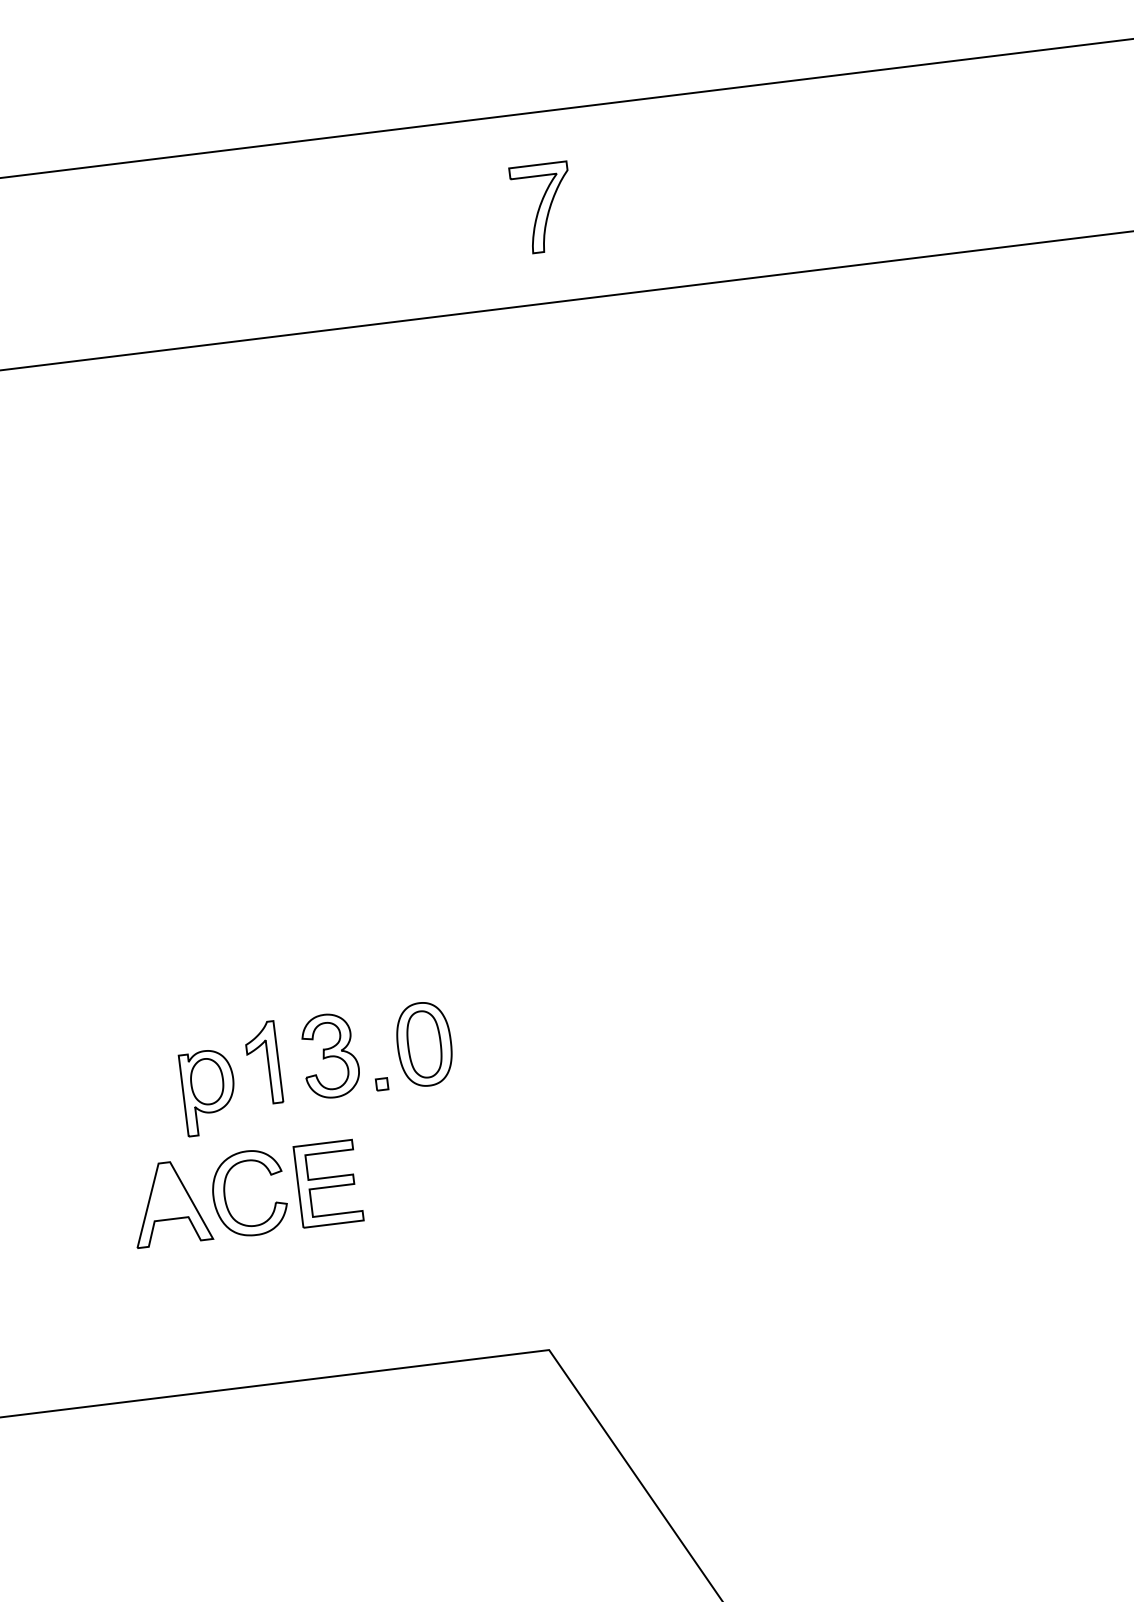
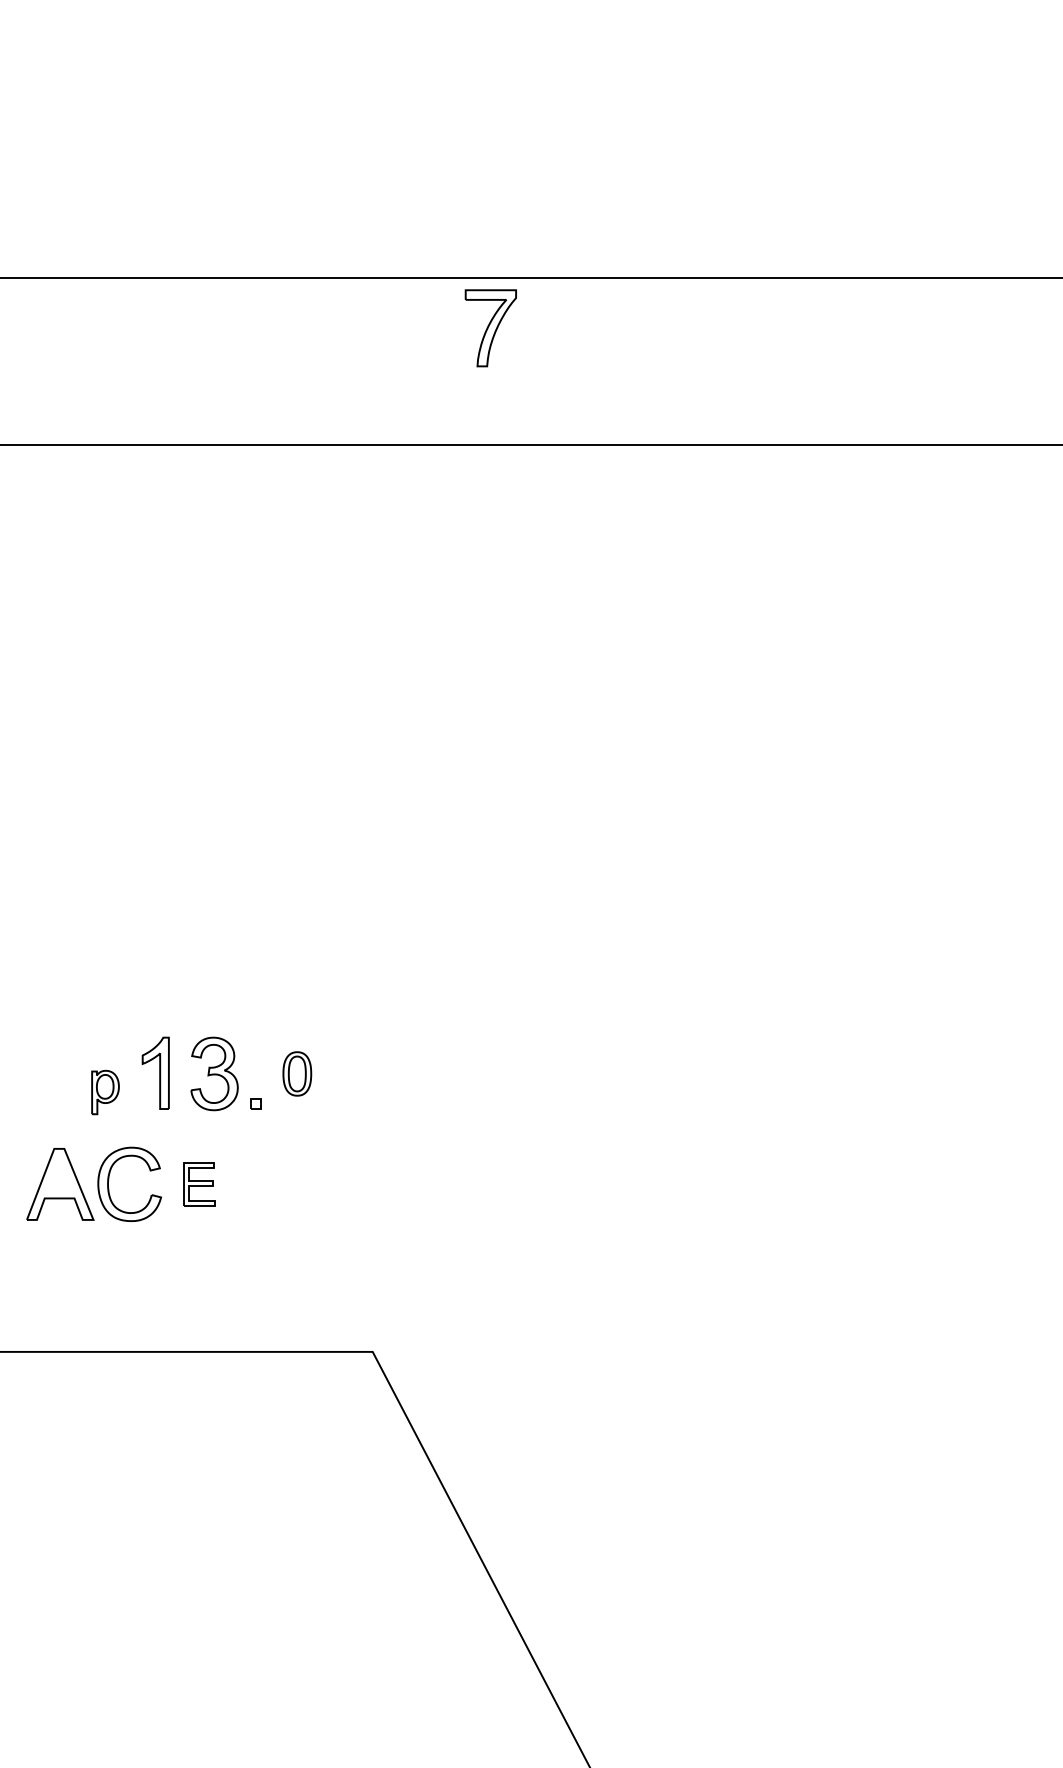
part: (542, 208) -> (490, 328), moved
part: (424, 1043) -> (297, 1073), size x0.6
part: (208, 1092) -> (105, 1092), size x0.6
part: (328, 1183) -> (199, 1184), size x0.6

